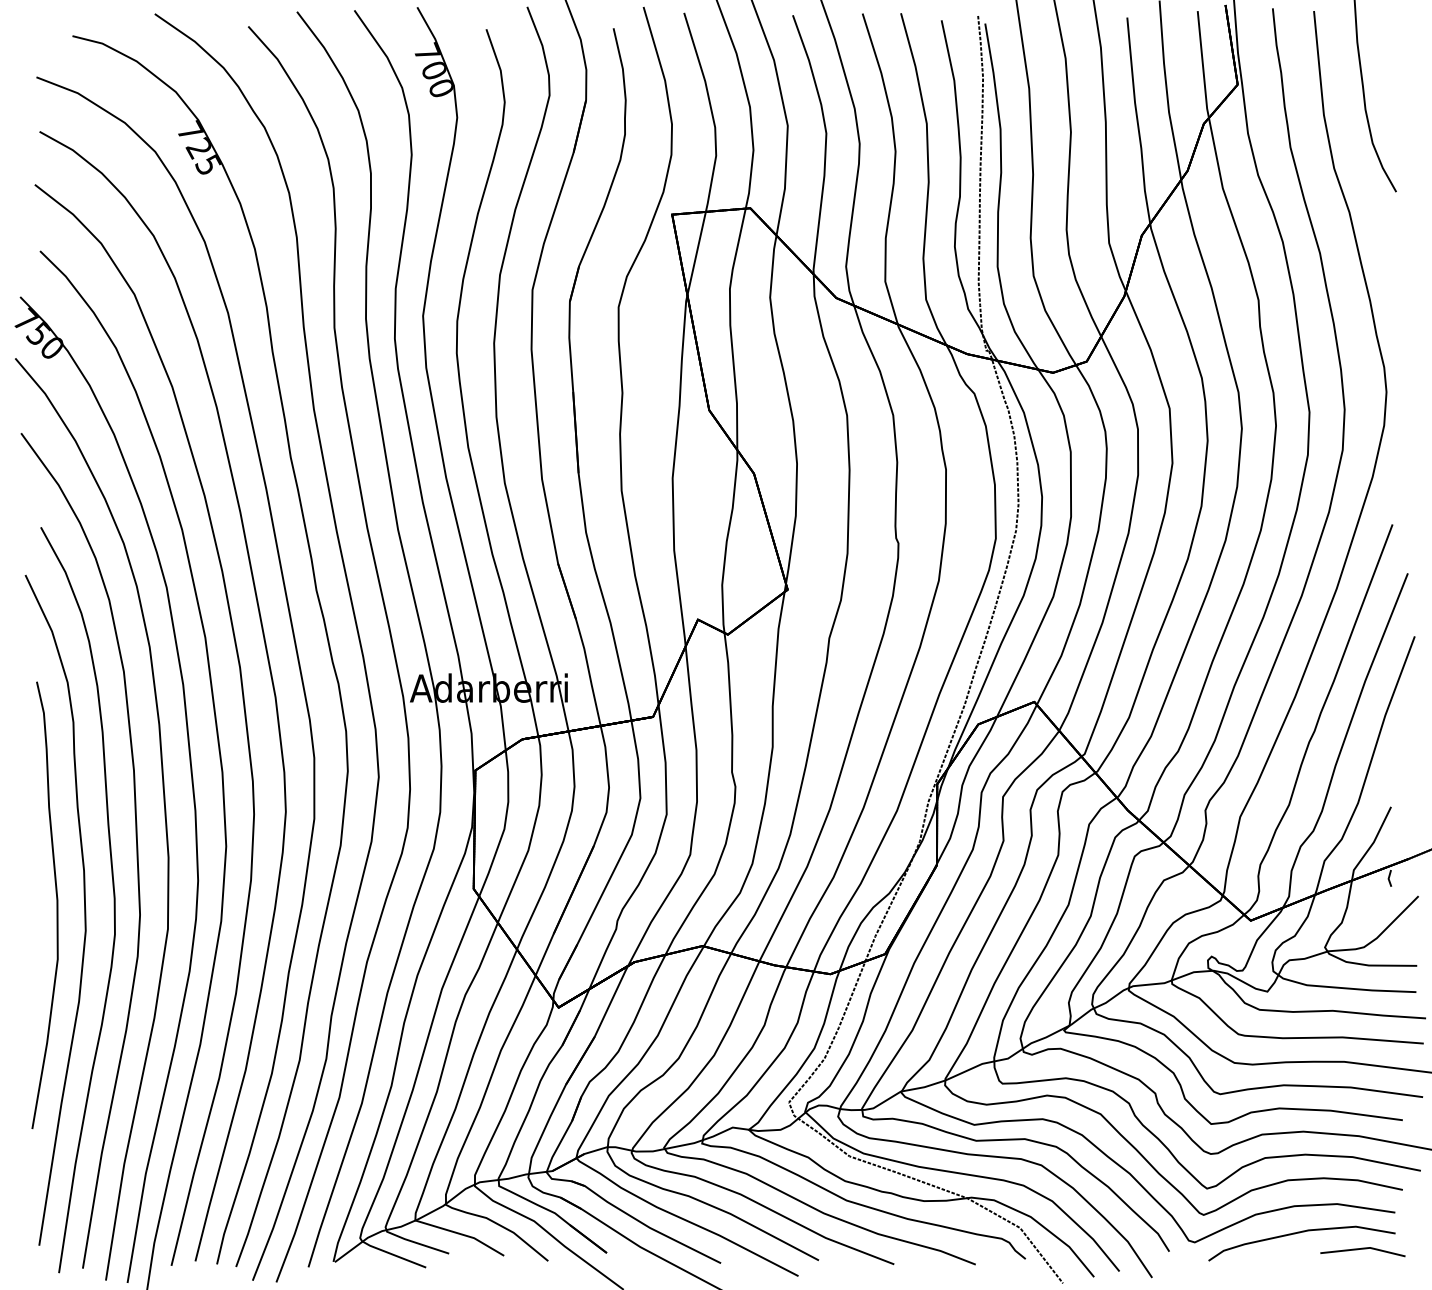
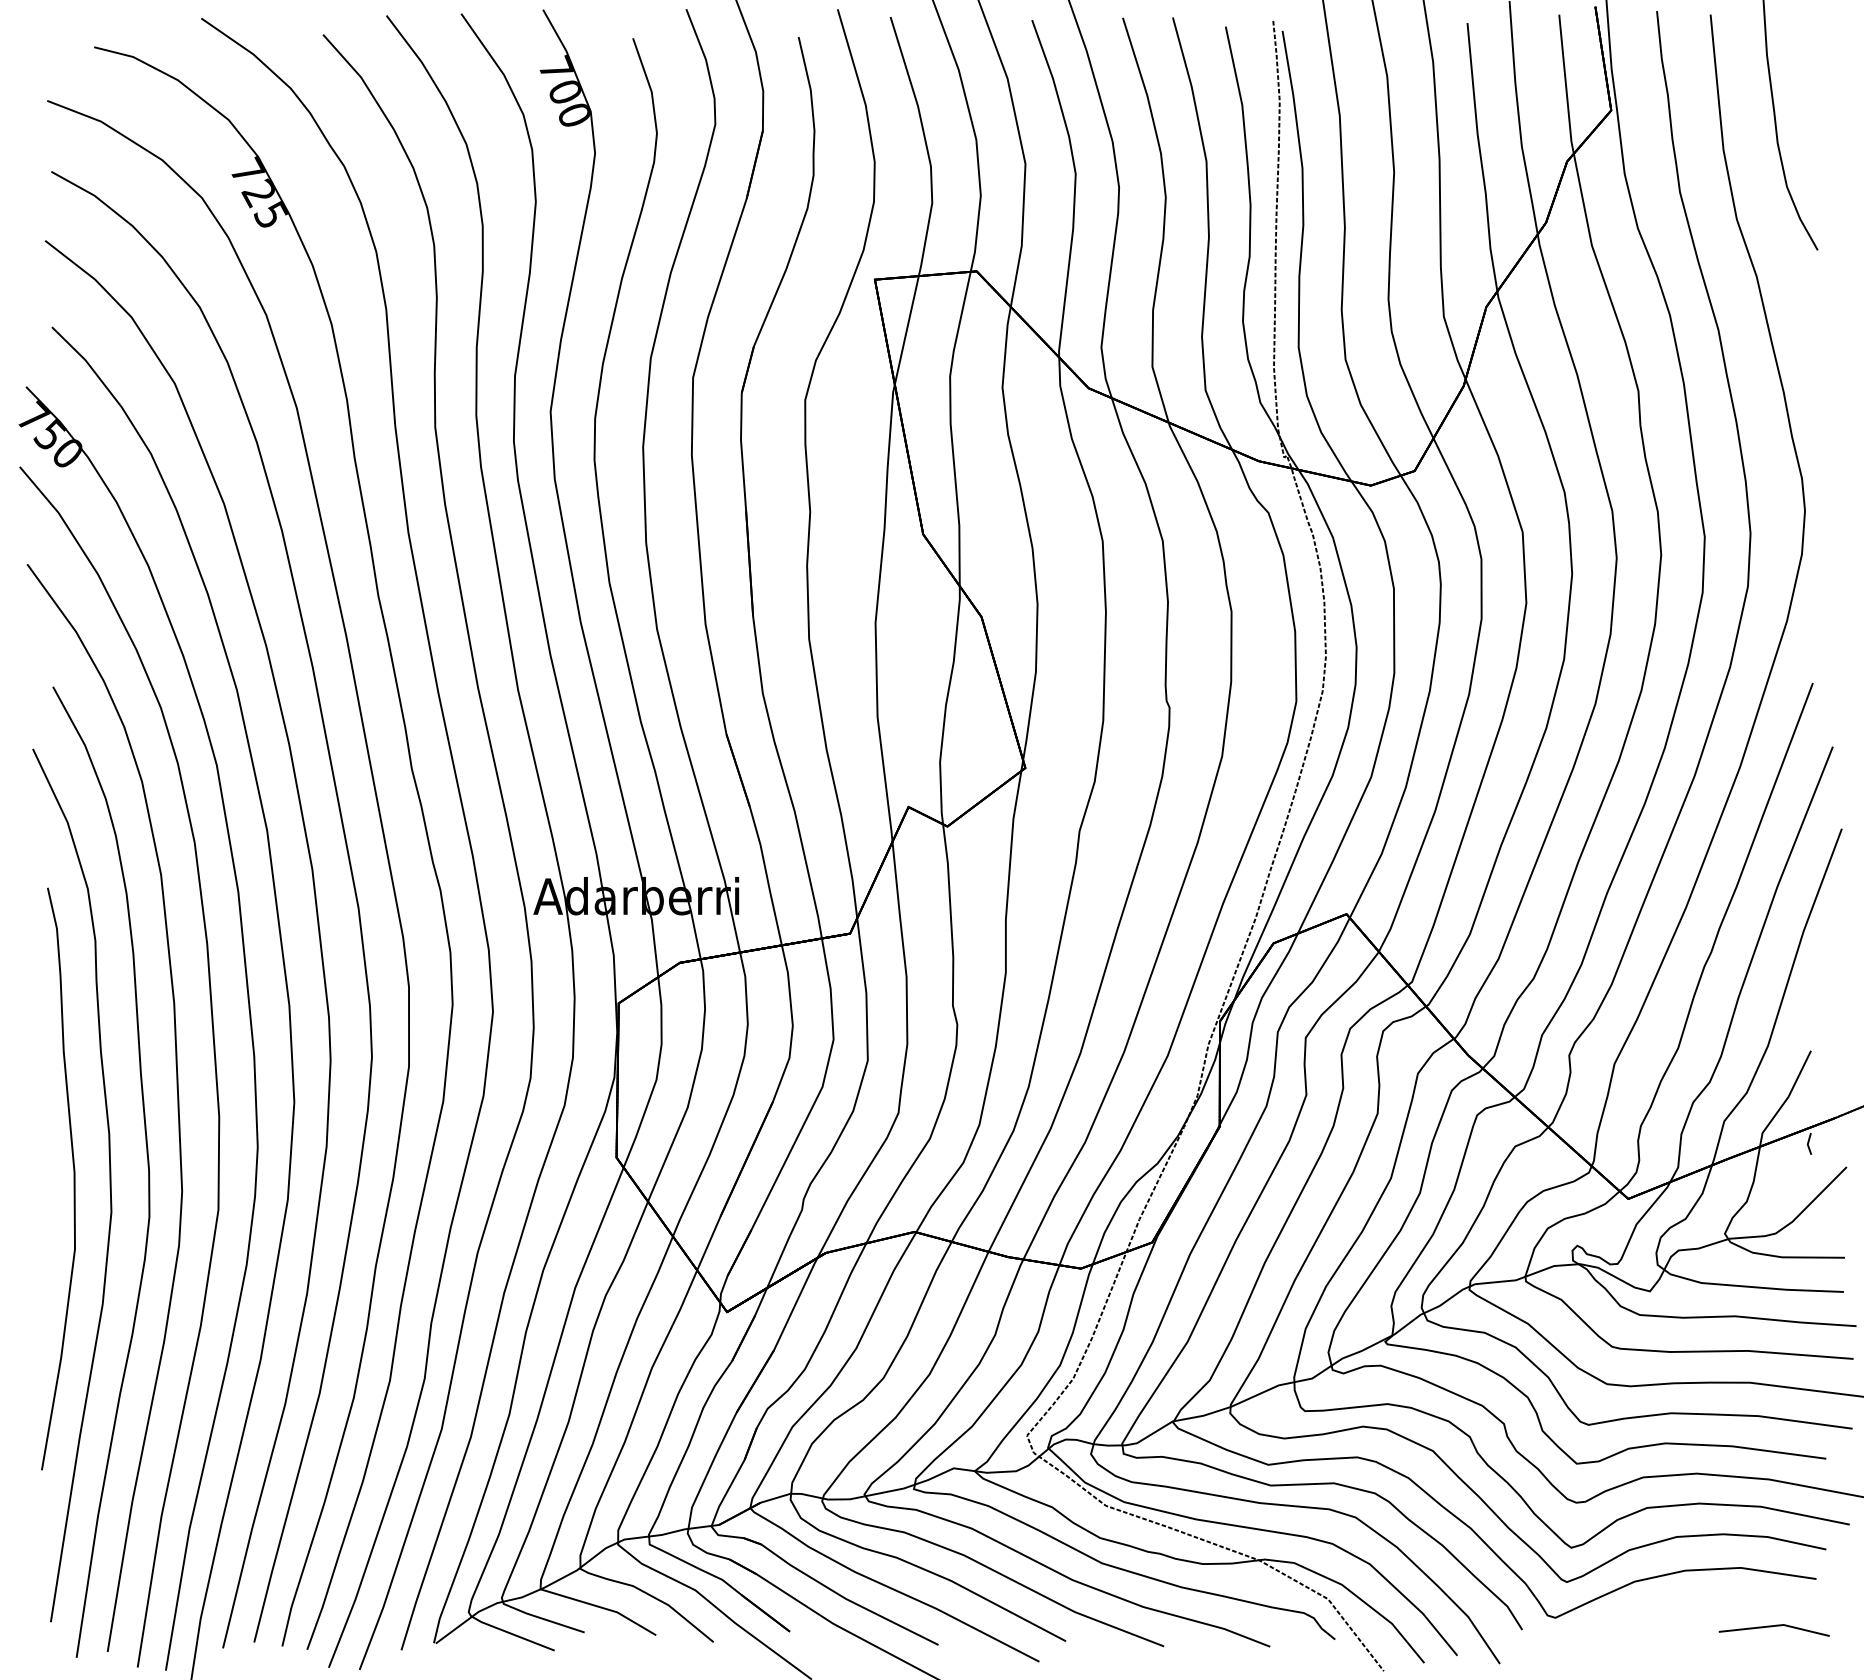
curve: (1300, 1233) -> (1693, 1606), removed

